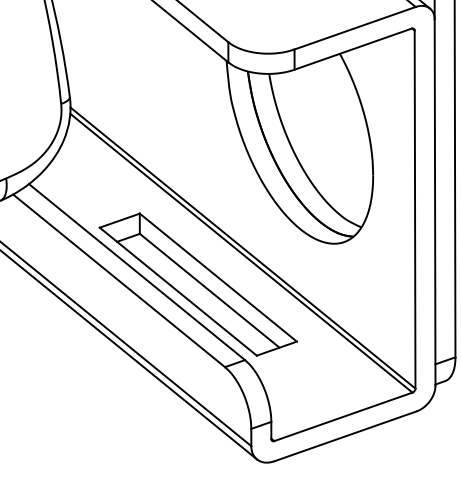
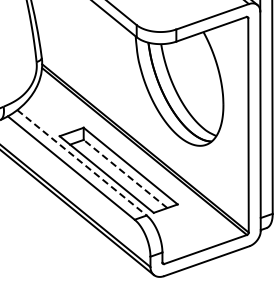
line: (137, 273) -> (82, 163), solid -> dashed
line: (209, 291) -> (125, 174), solid -> dashed

